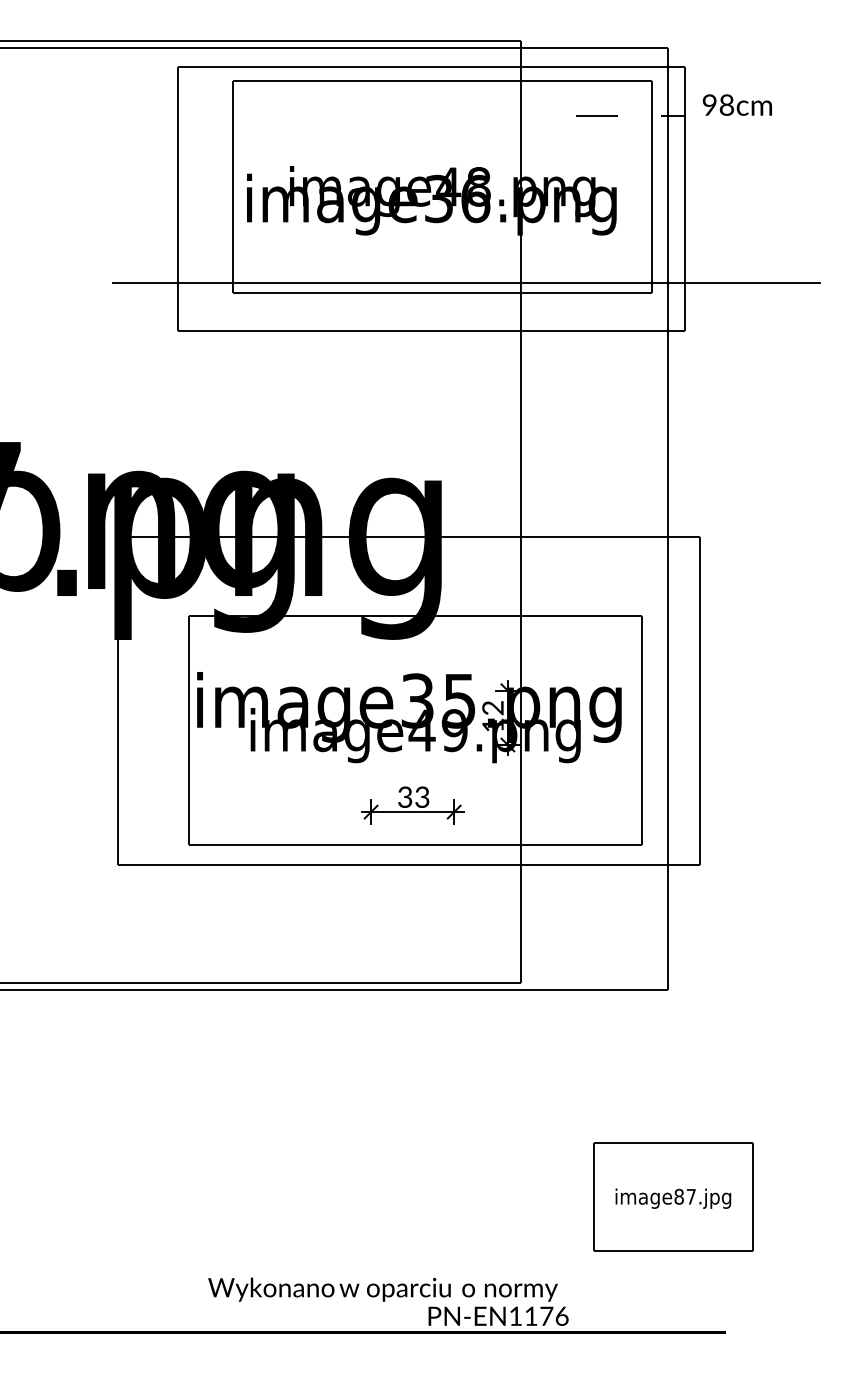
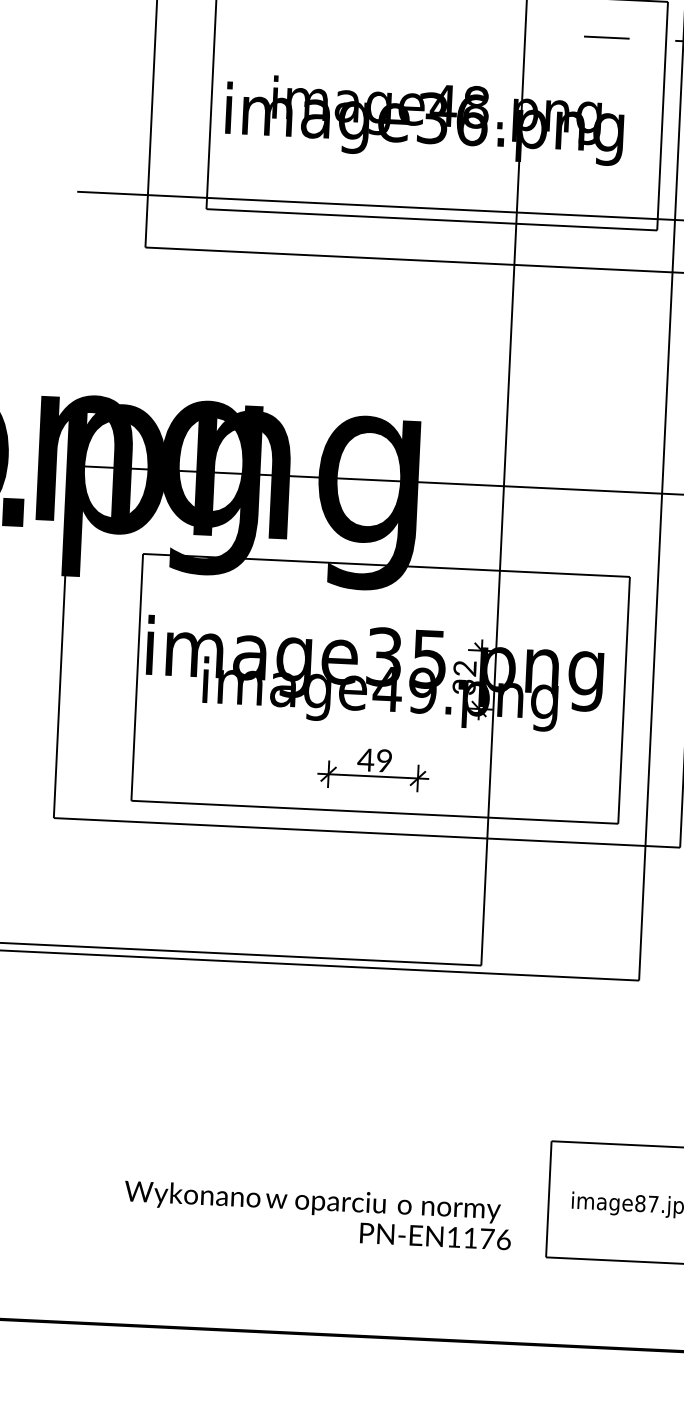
text: (492, 725) -> (463, 687), 12 -> 32
text: (413, 796) -> (375, 759), 33 -> 49
text: (388, 1301) -> (317, 1215), moved

